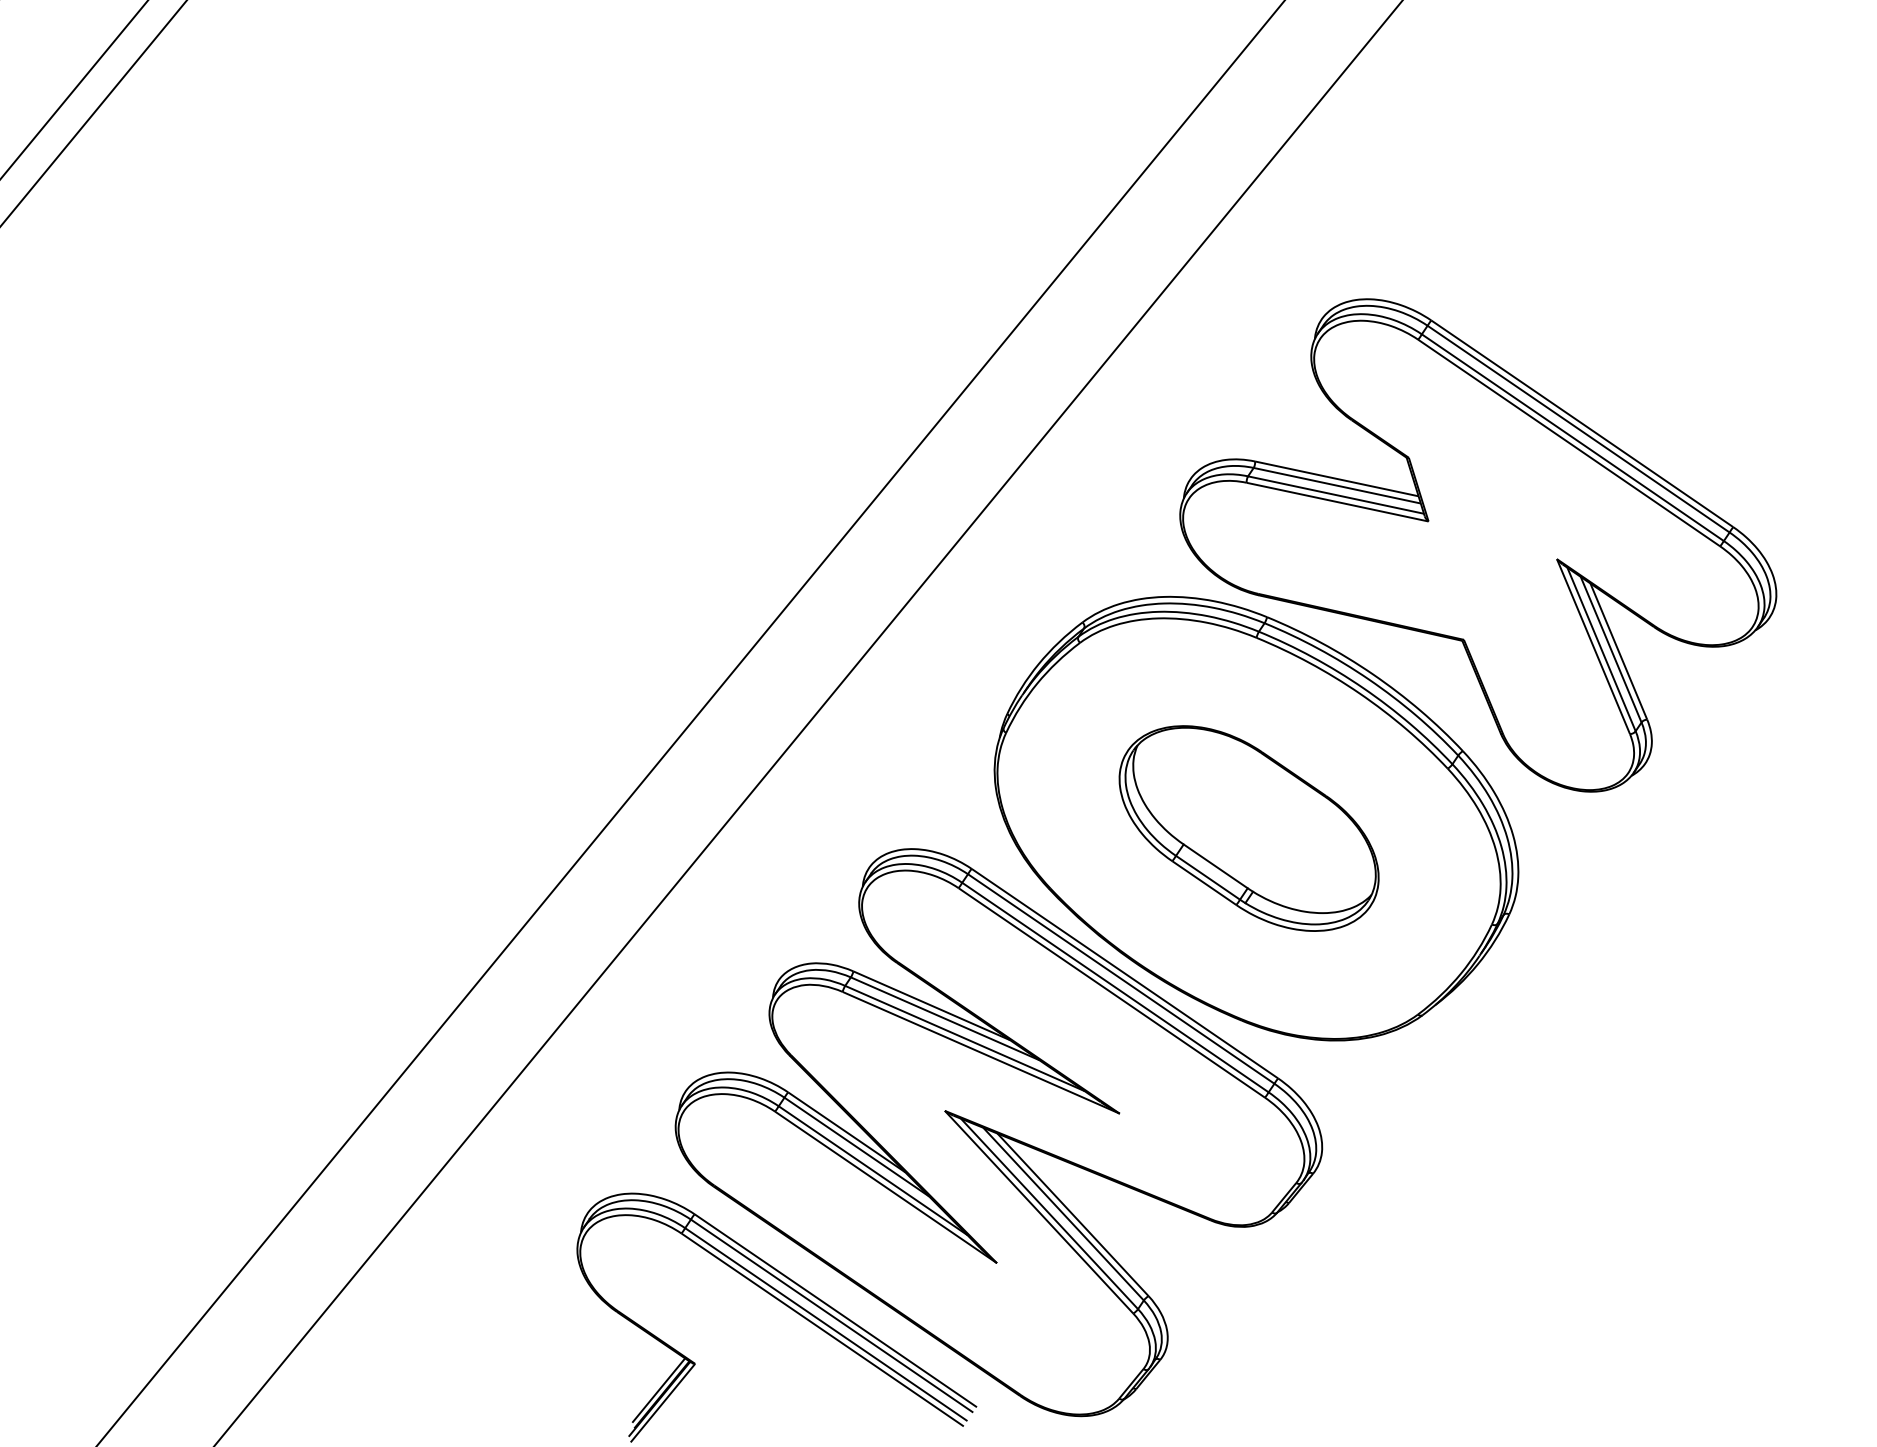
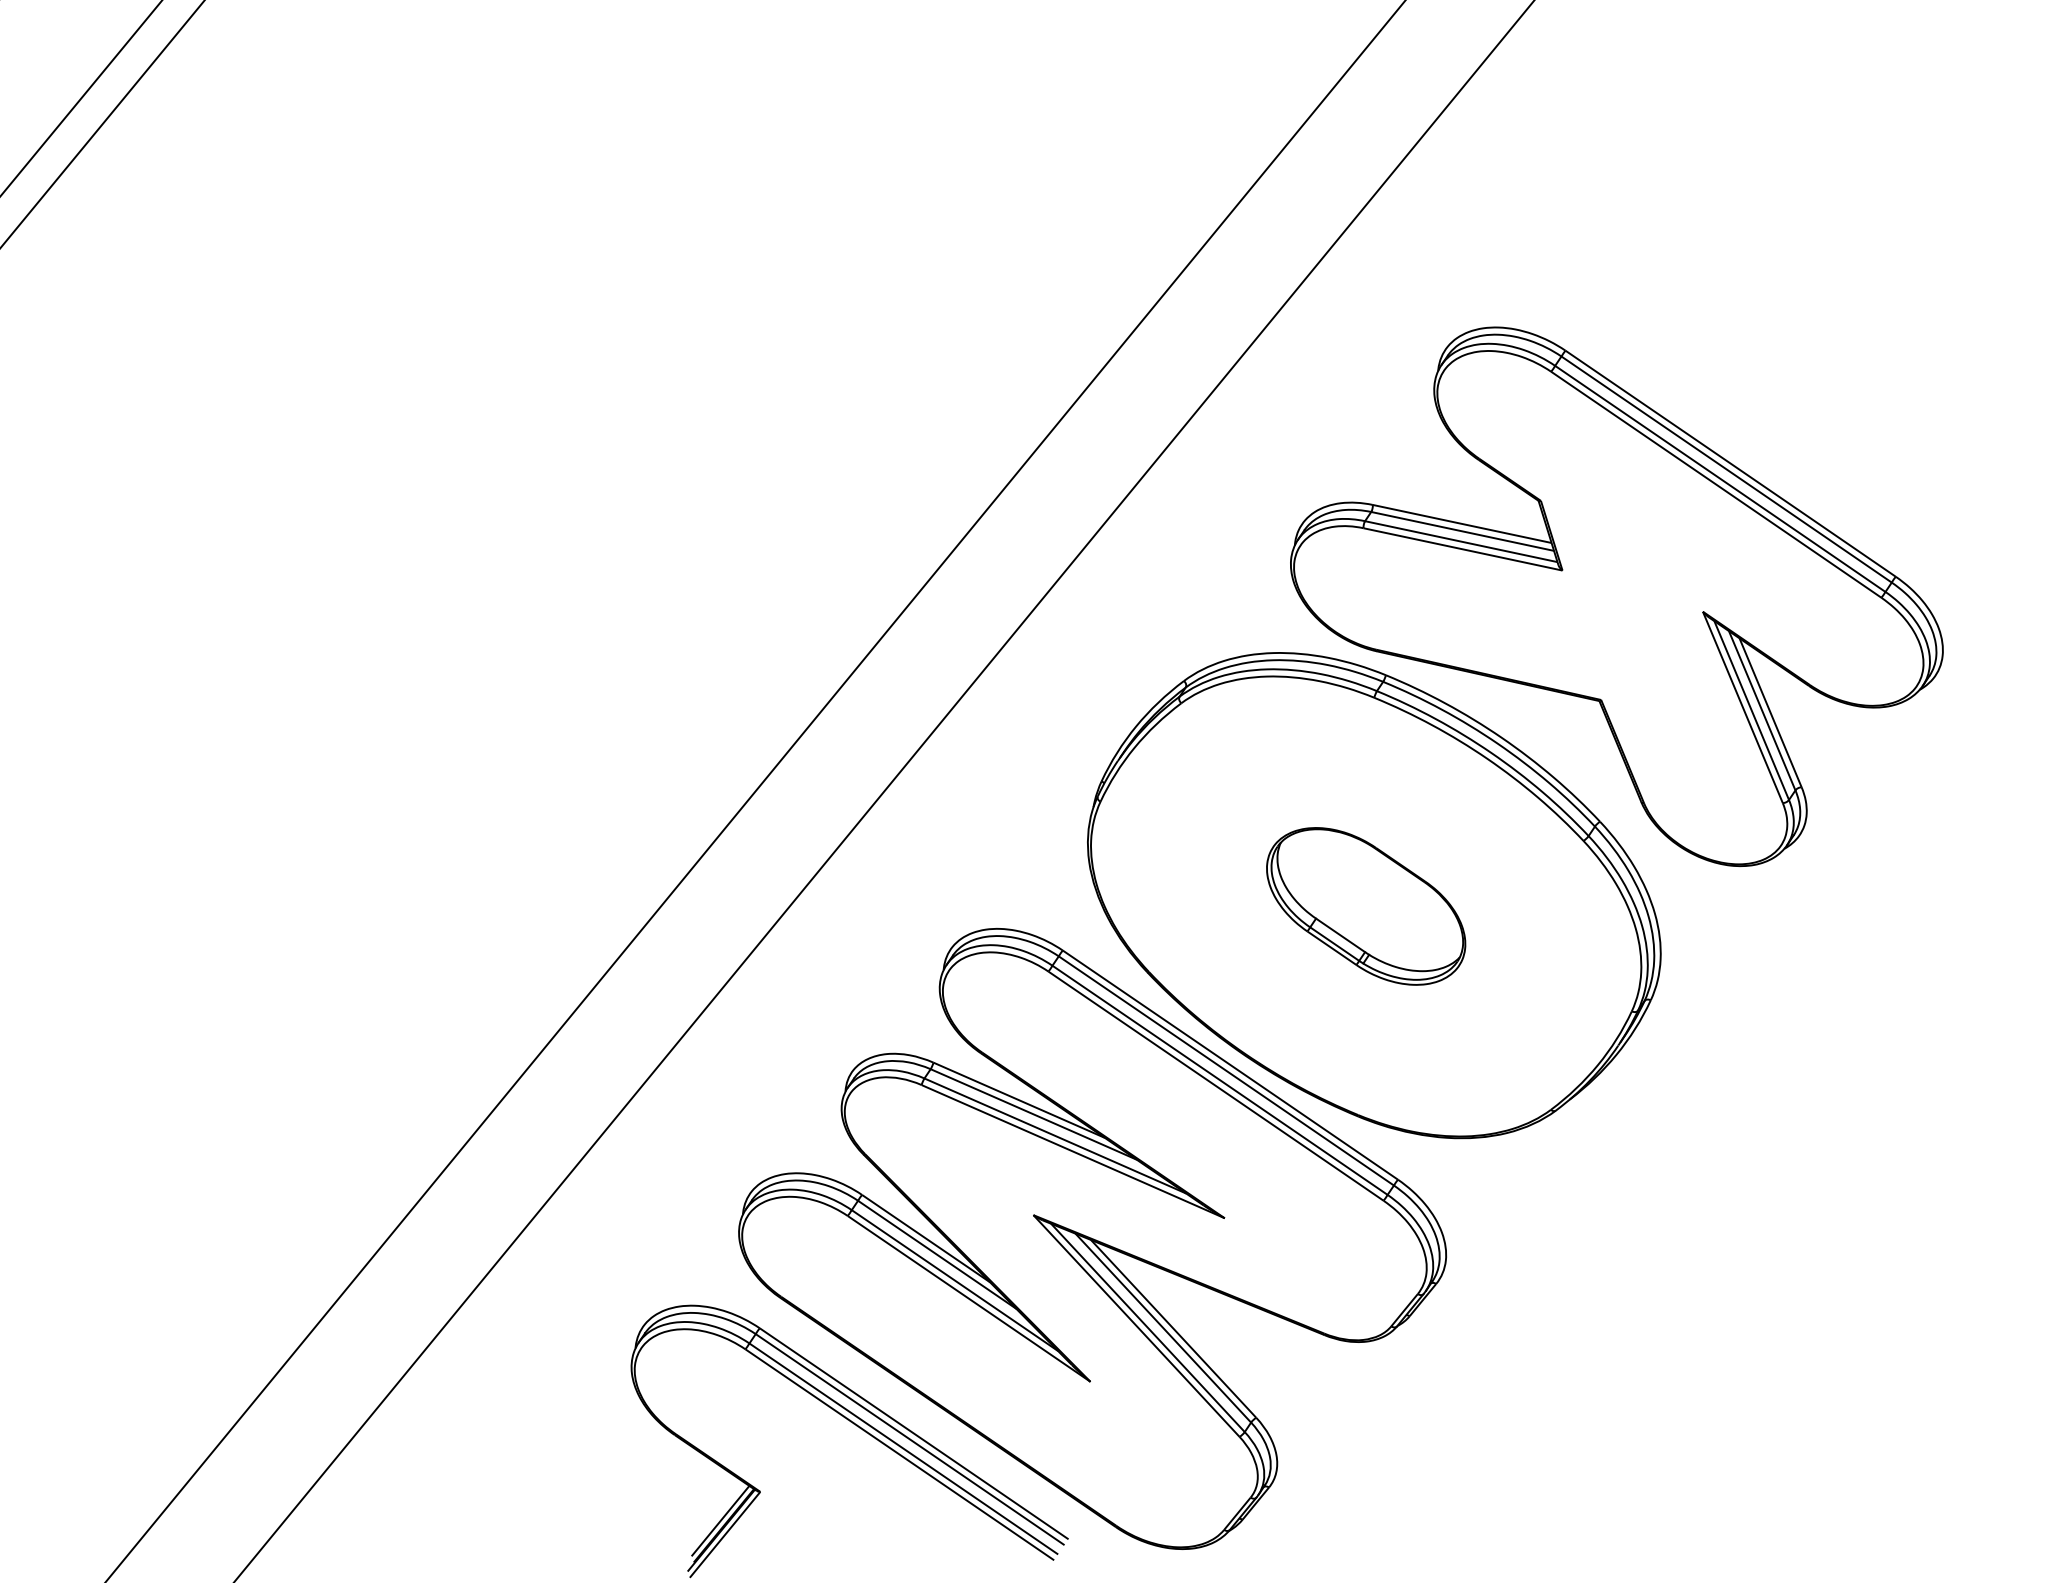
part: (1248, 828) -> (1365, 906), size x0.7

